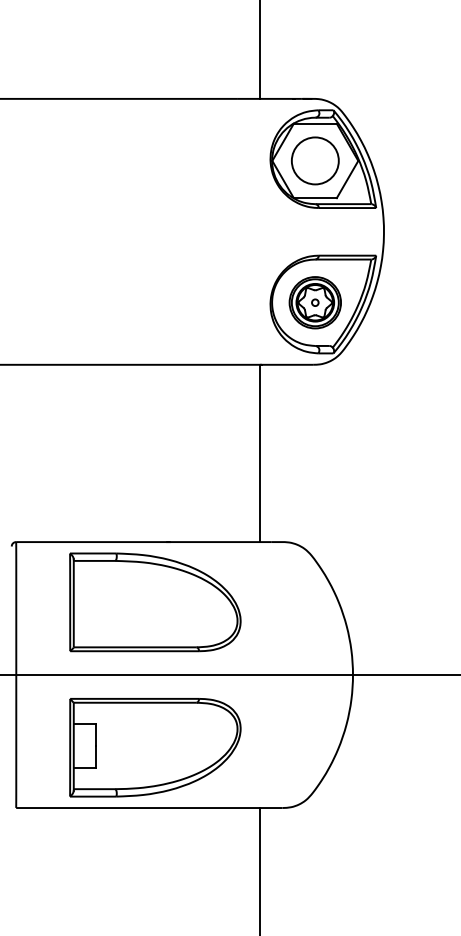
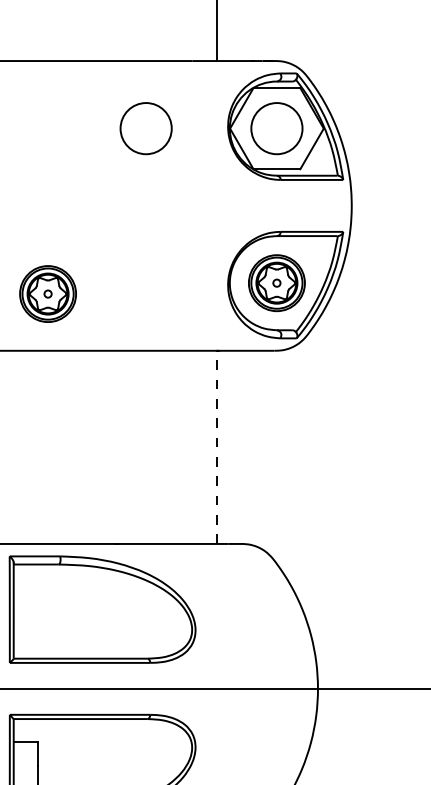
circle: (195, 160) -> (146, 128), added
part: (104, 312) -> (47, 293), added
line: (259, 453) -> (216, 447), solid -> dashed

